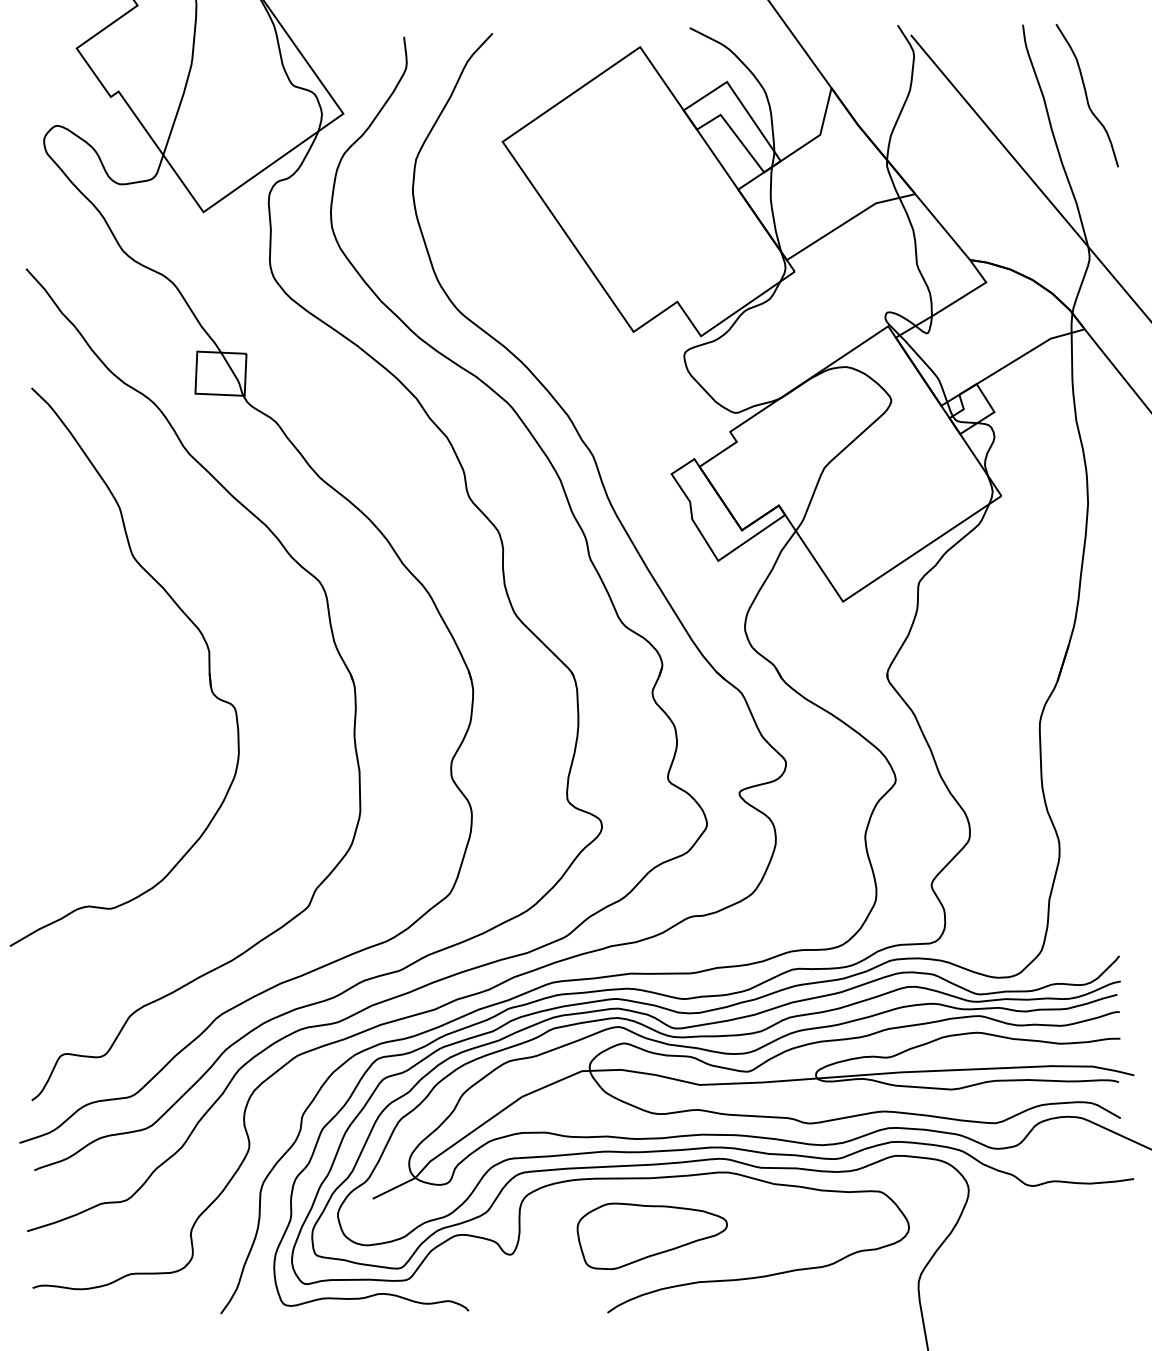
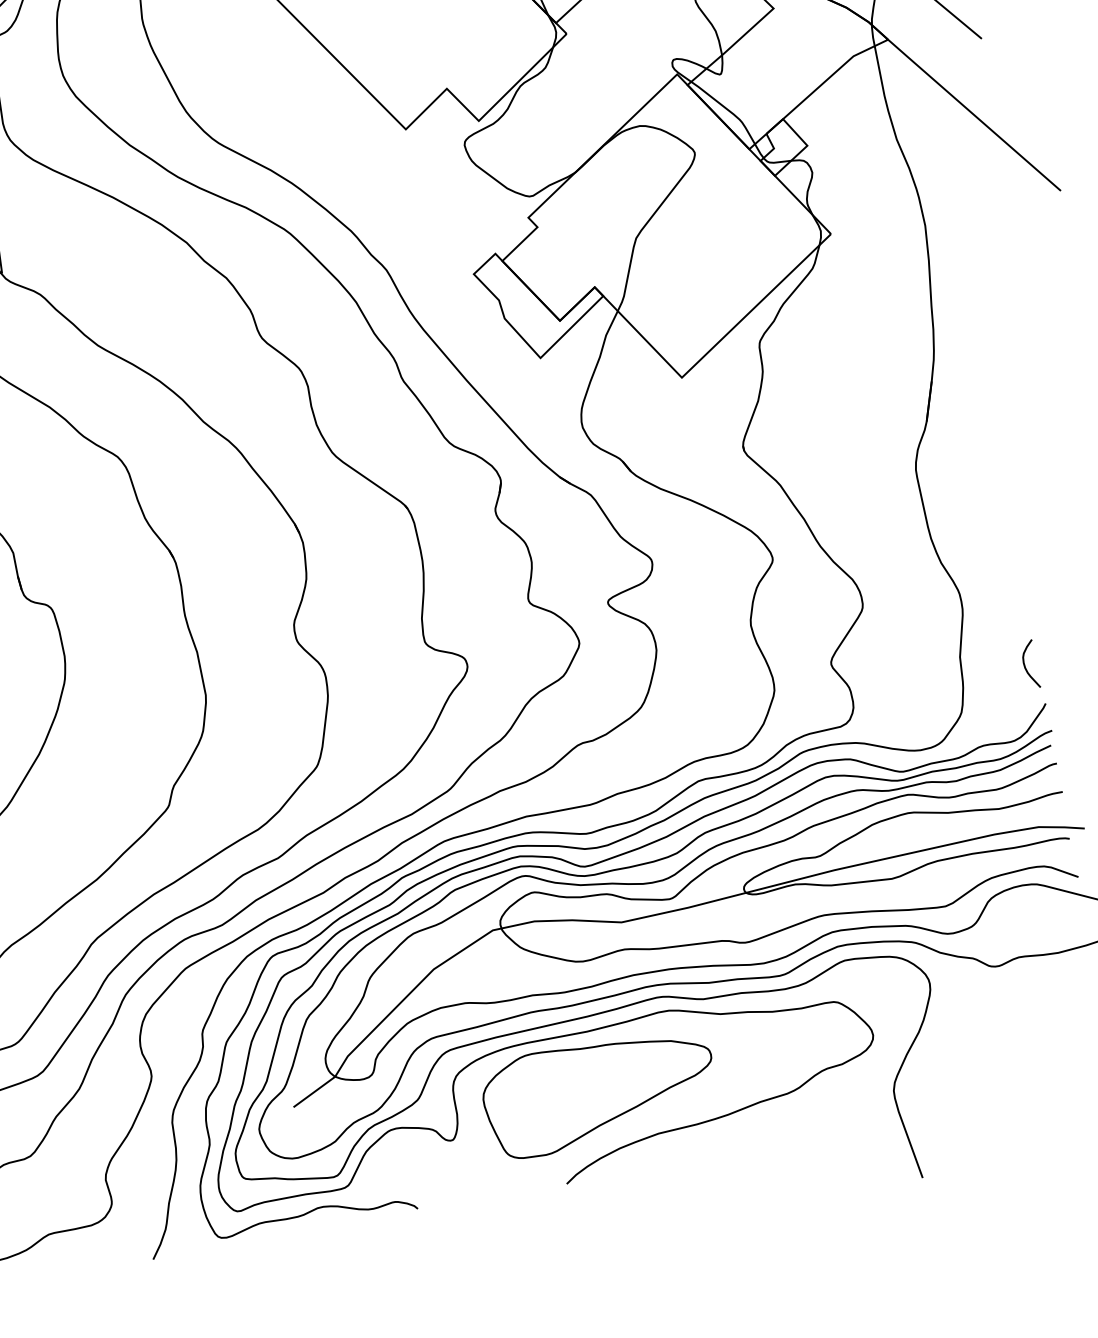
curve: (1107, 917) -> (1025, 664), added
part: (651, 1236) -> (599, 1093), size x1.43

